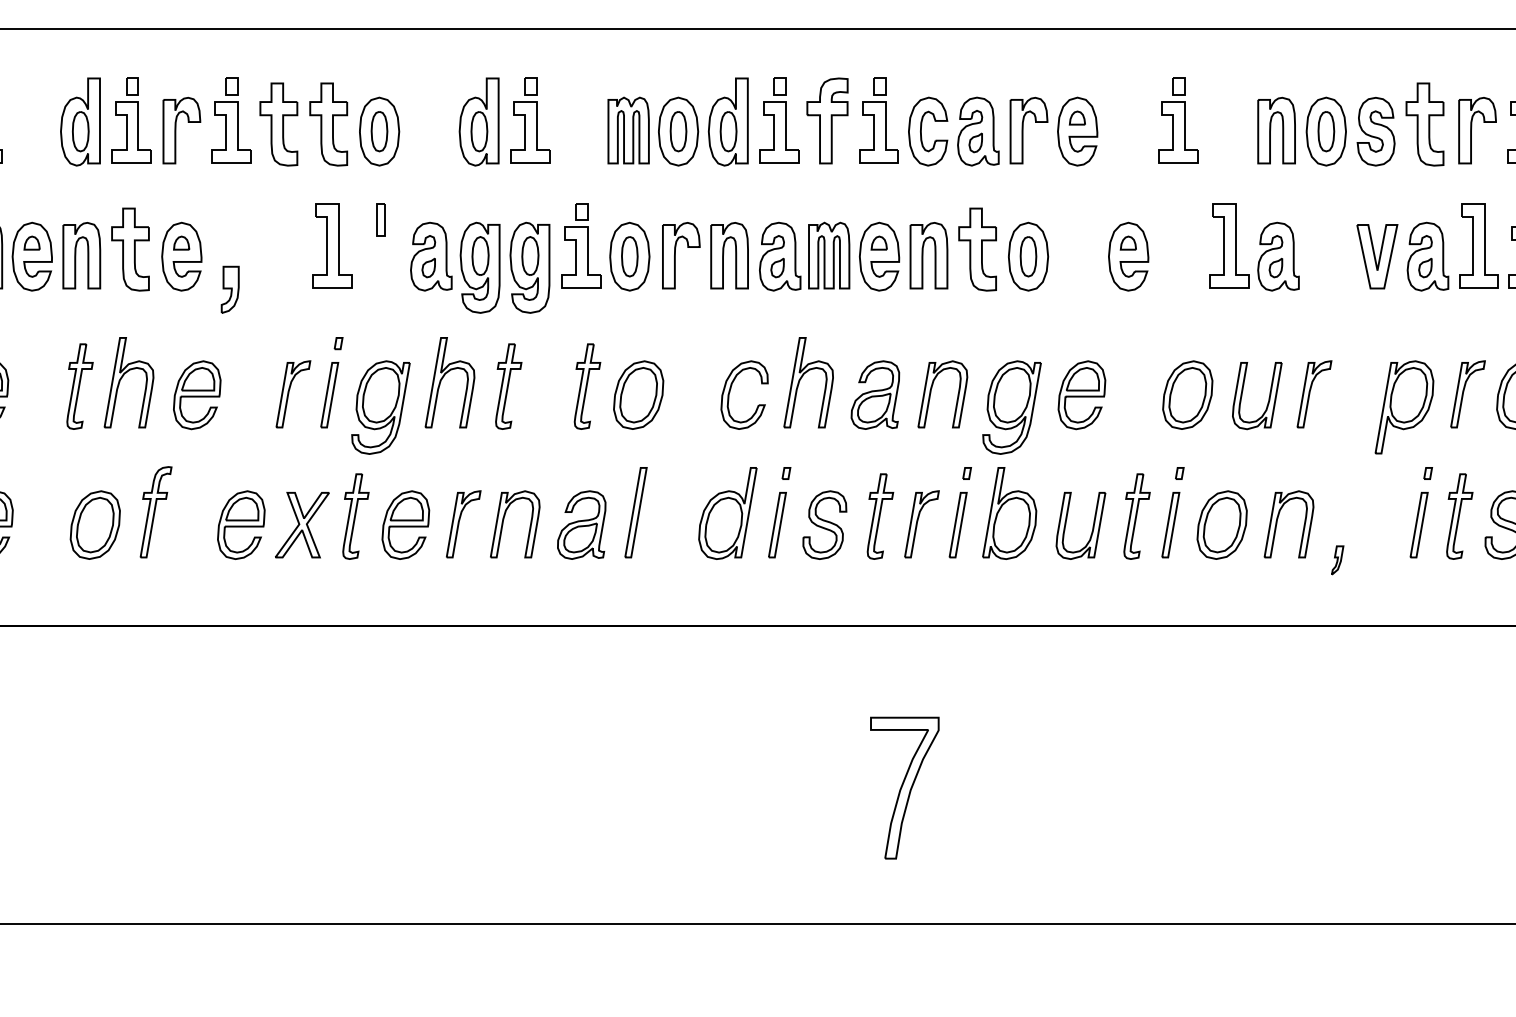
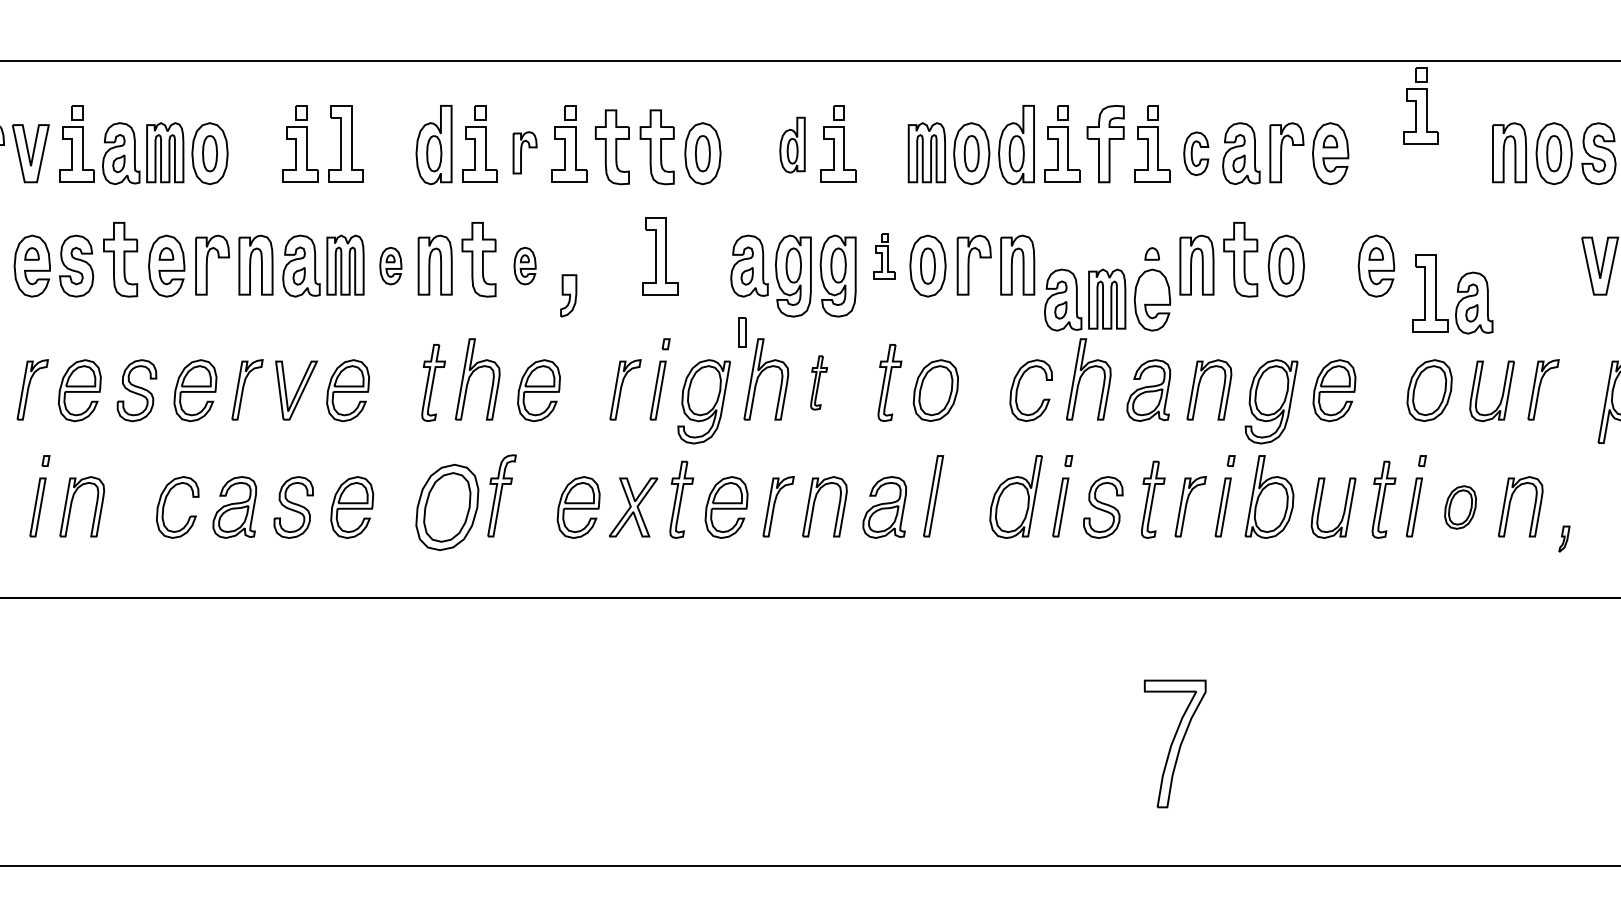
part: (1177, 120) -> (1420, 105), moved
part: (479, 122) -> (792, 145), size x0.7
part: (181, 130) -> (524, 152), size x0.7
part: (928, 131) -> (1196, 153), size x0.7
part: (380, 219) -> (742, 332), moved
part: (581, 245) -> (884, 256), size x0.6
part: (1254, 247) -> (1452, 294), moved
part: (32, 256) -> (390, 265), size x0.6
part: (181, 256) -> (524, 265), size x0.6
part: (829, 256) -> (1107, 299), moved
part: (508, 386) -> (818, 382), size x0.7
part: (95, 525) -> (447, 507), size x1.4
part: (1222, 525) -> (1460, 507), size x0.7

